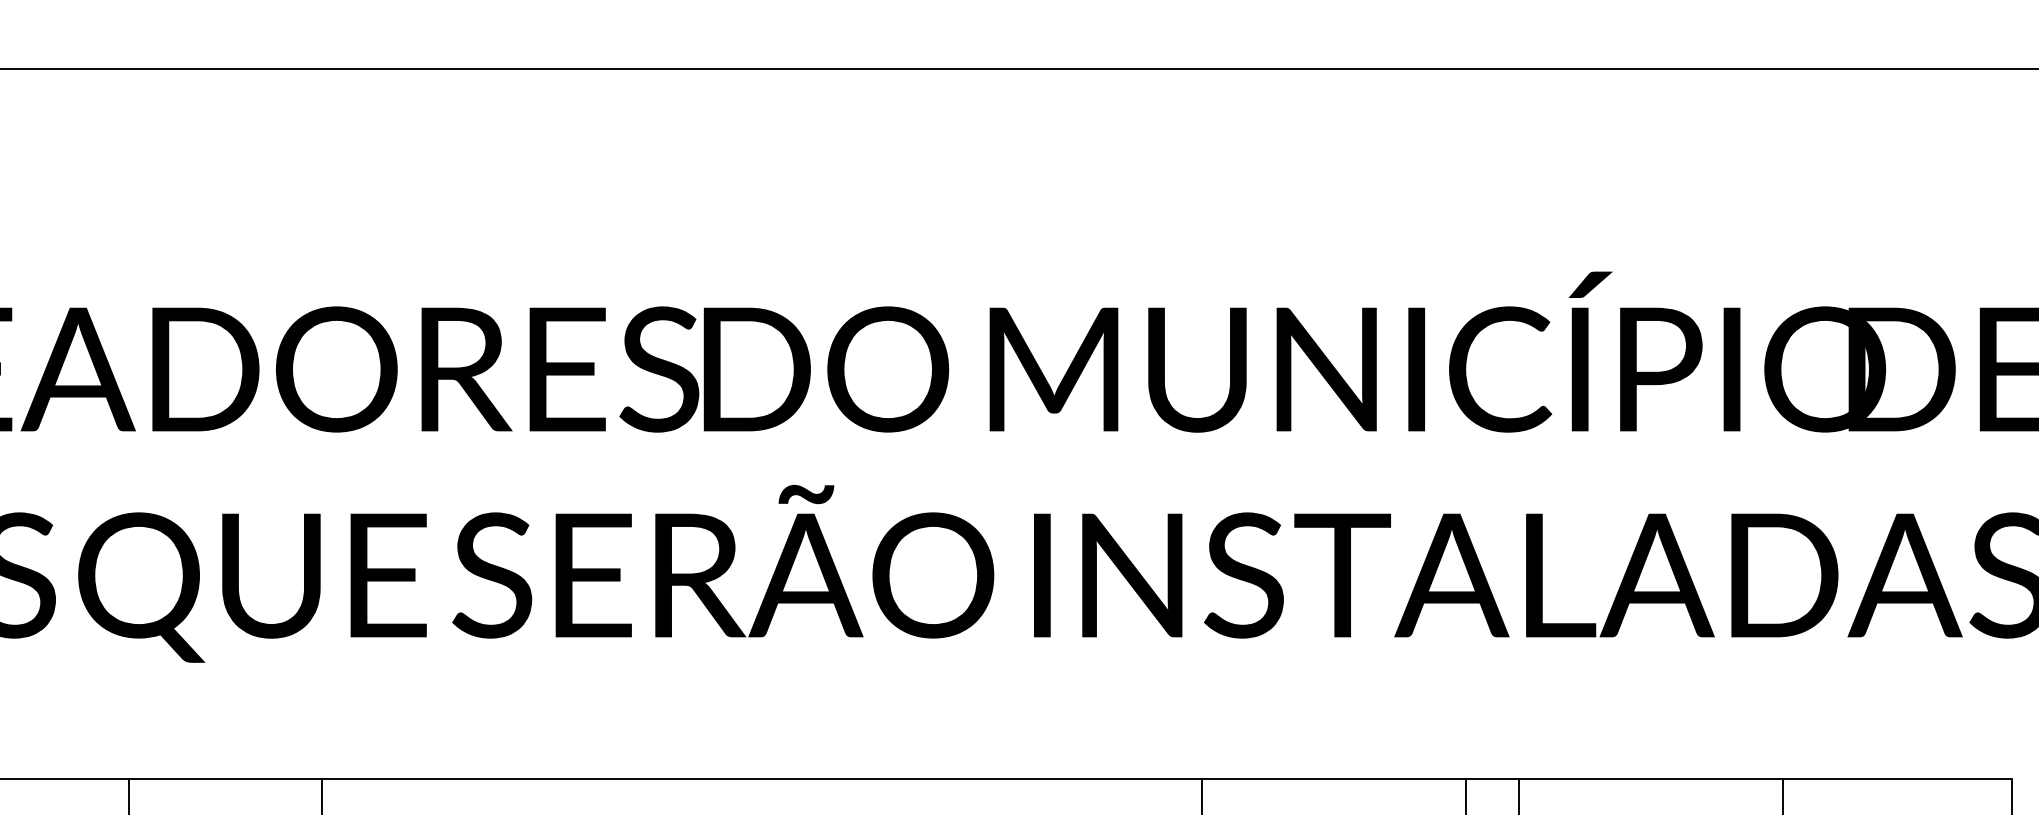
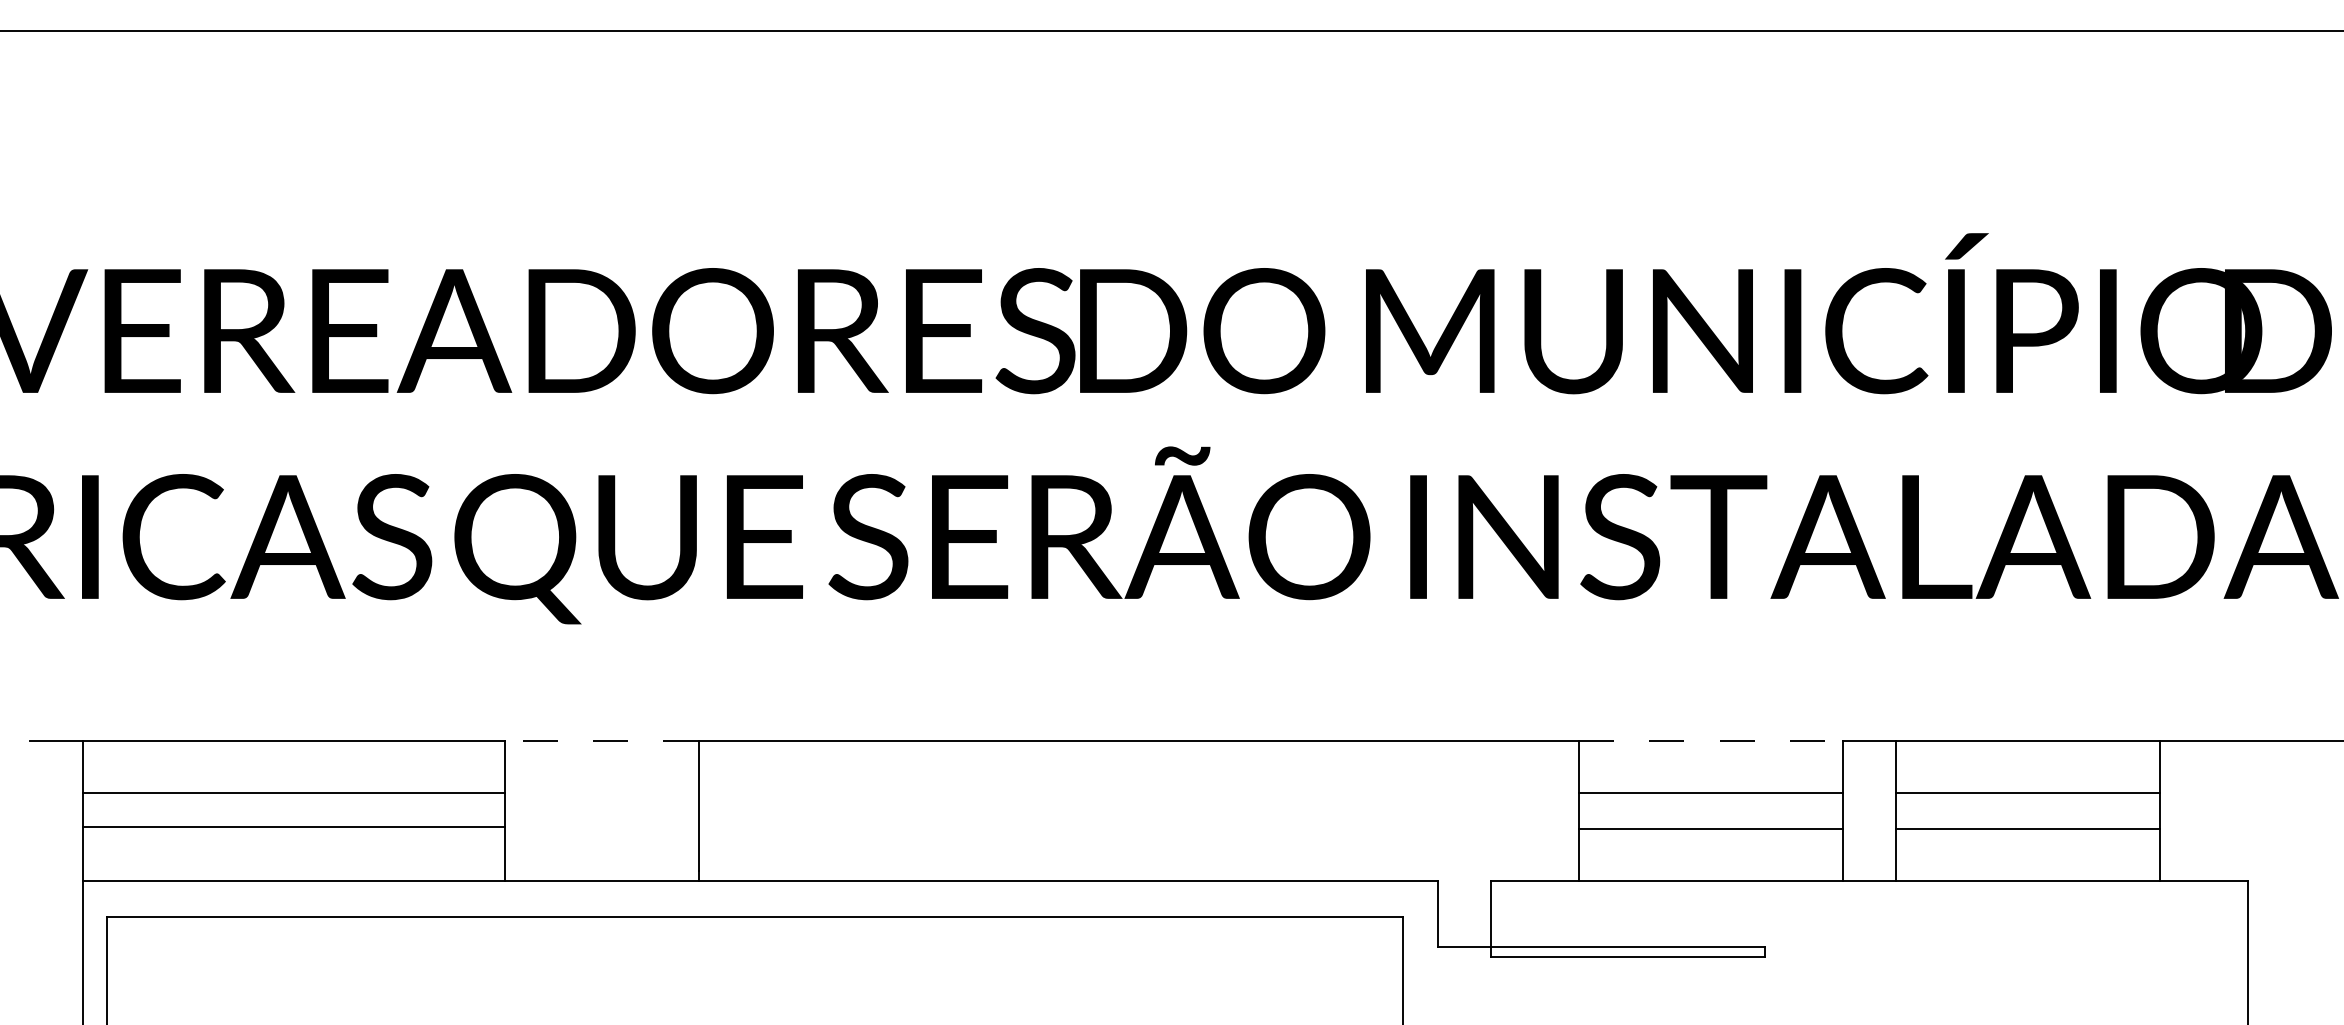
line: (225, 778) -> (601, 740), solid -> dashed
line: (1335, 778) -> (1711, 740), solid -> dashed

